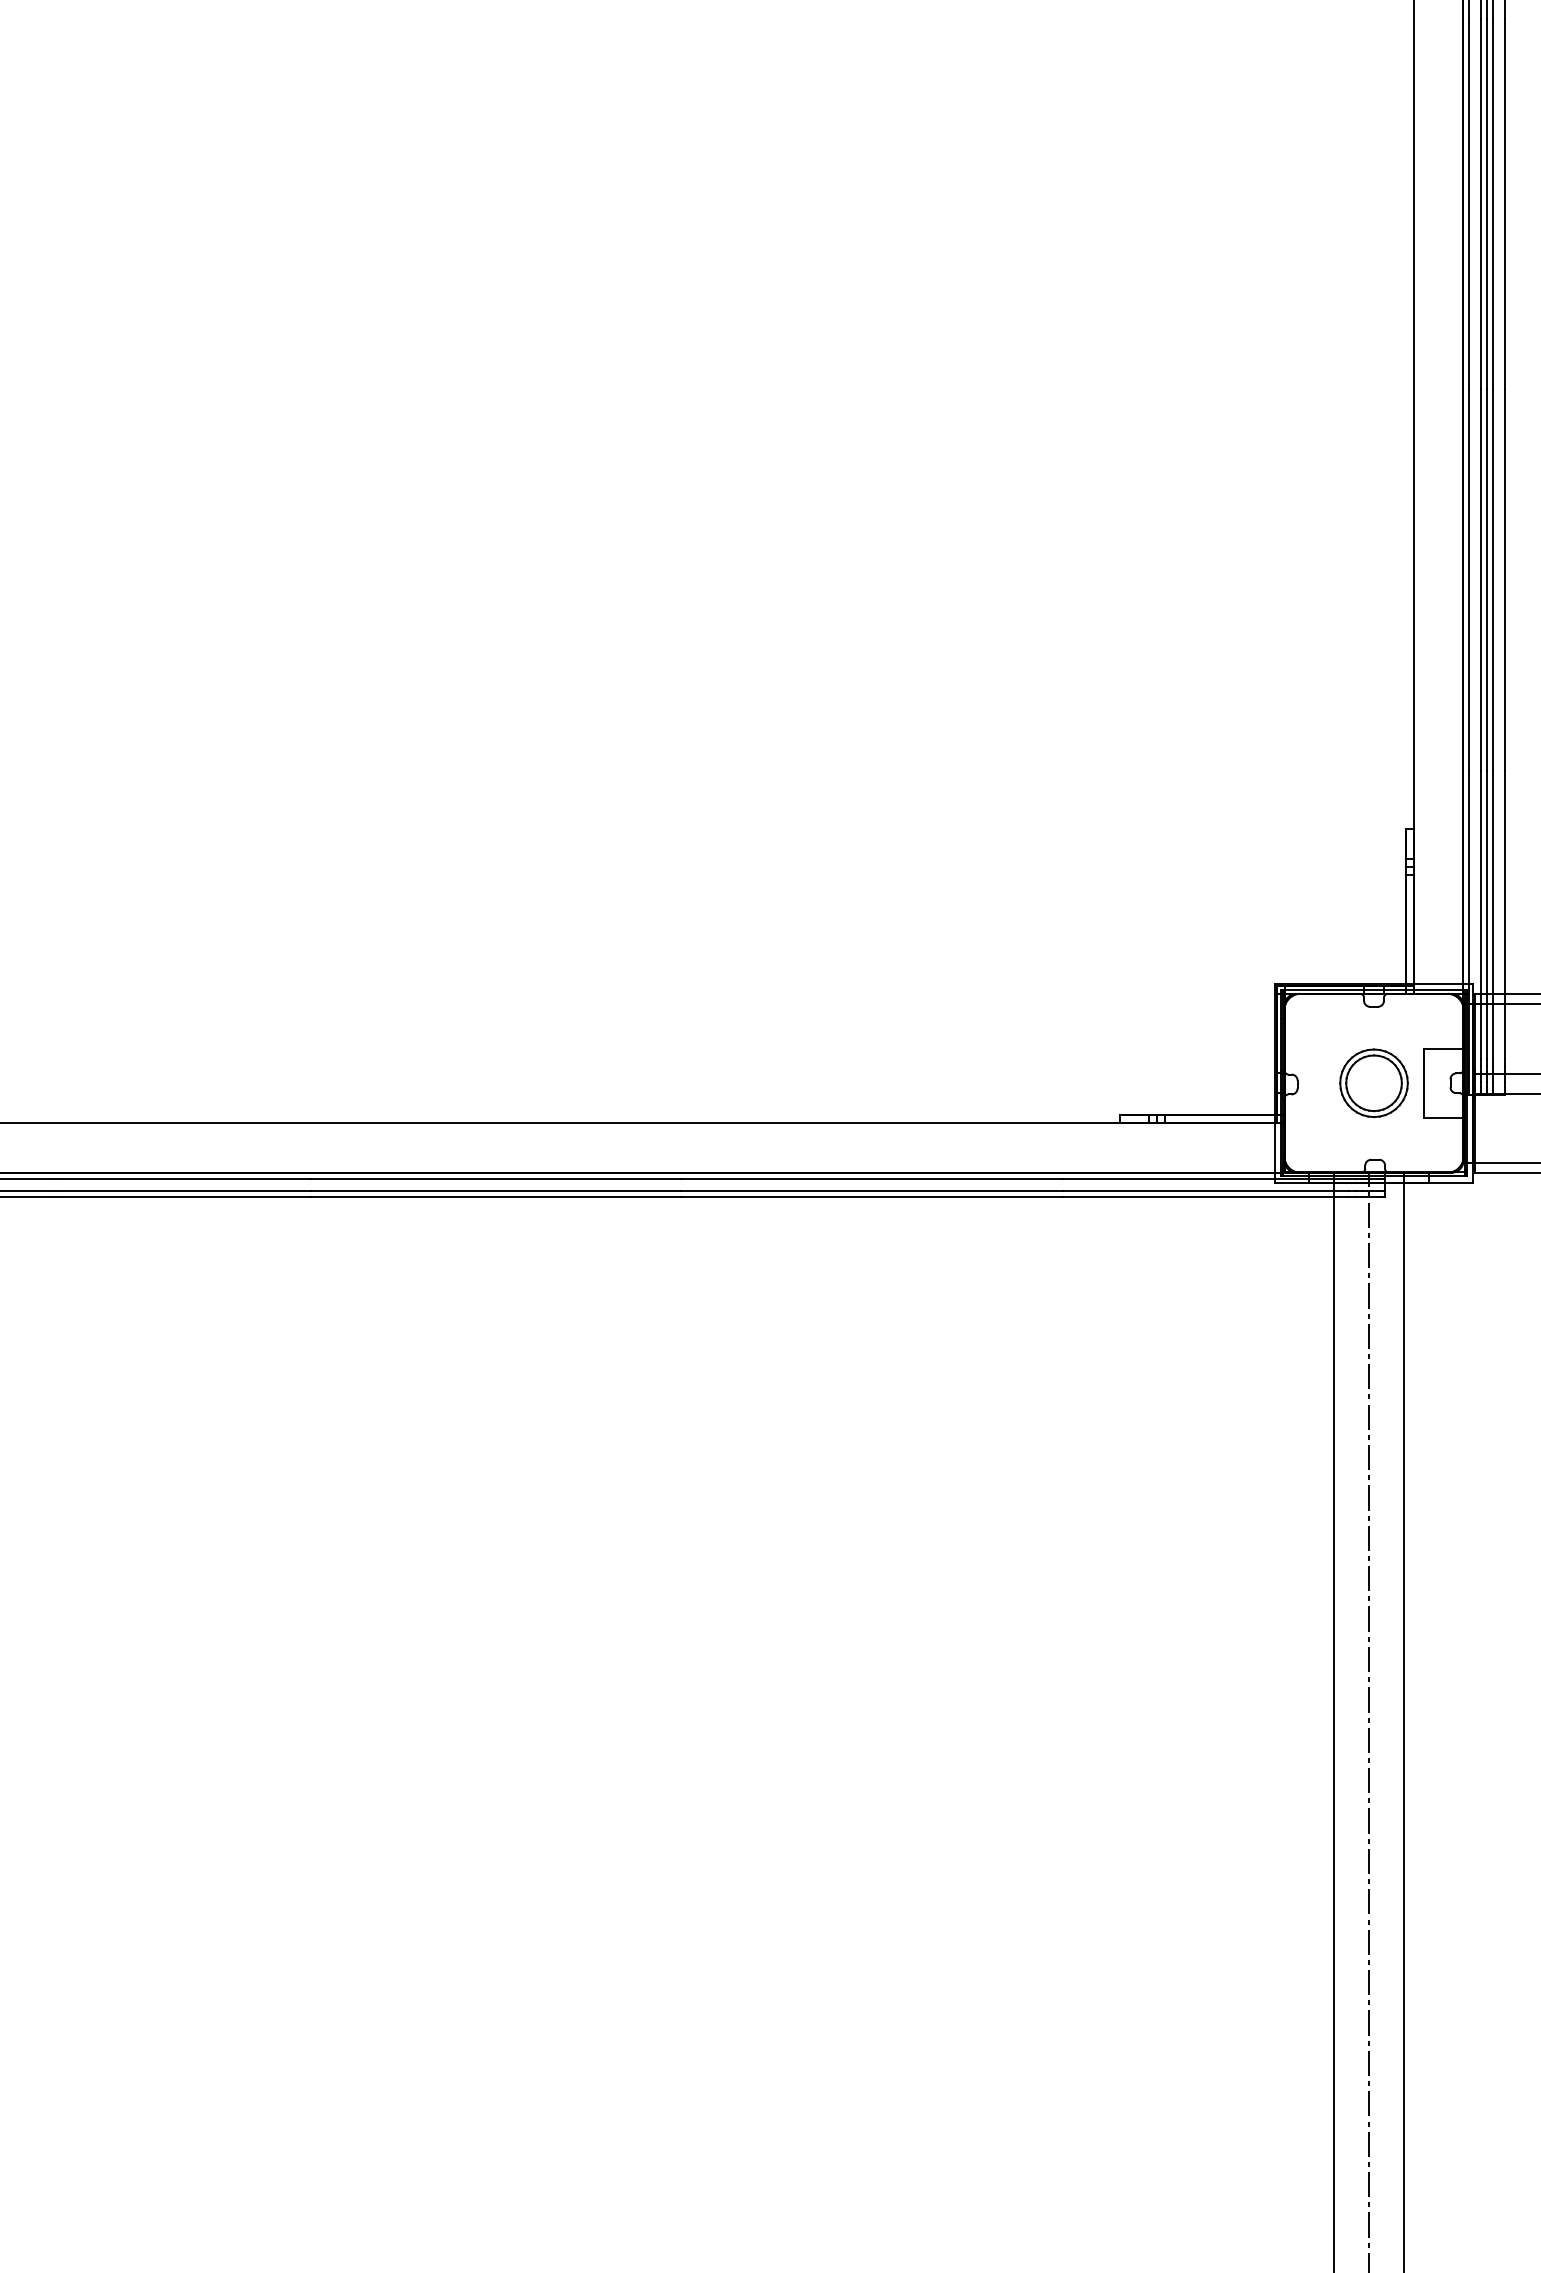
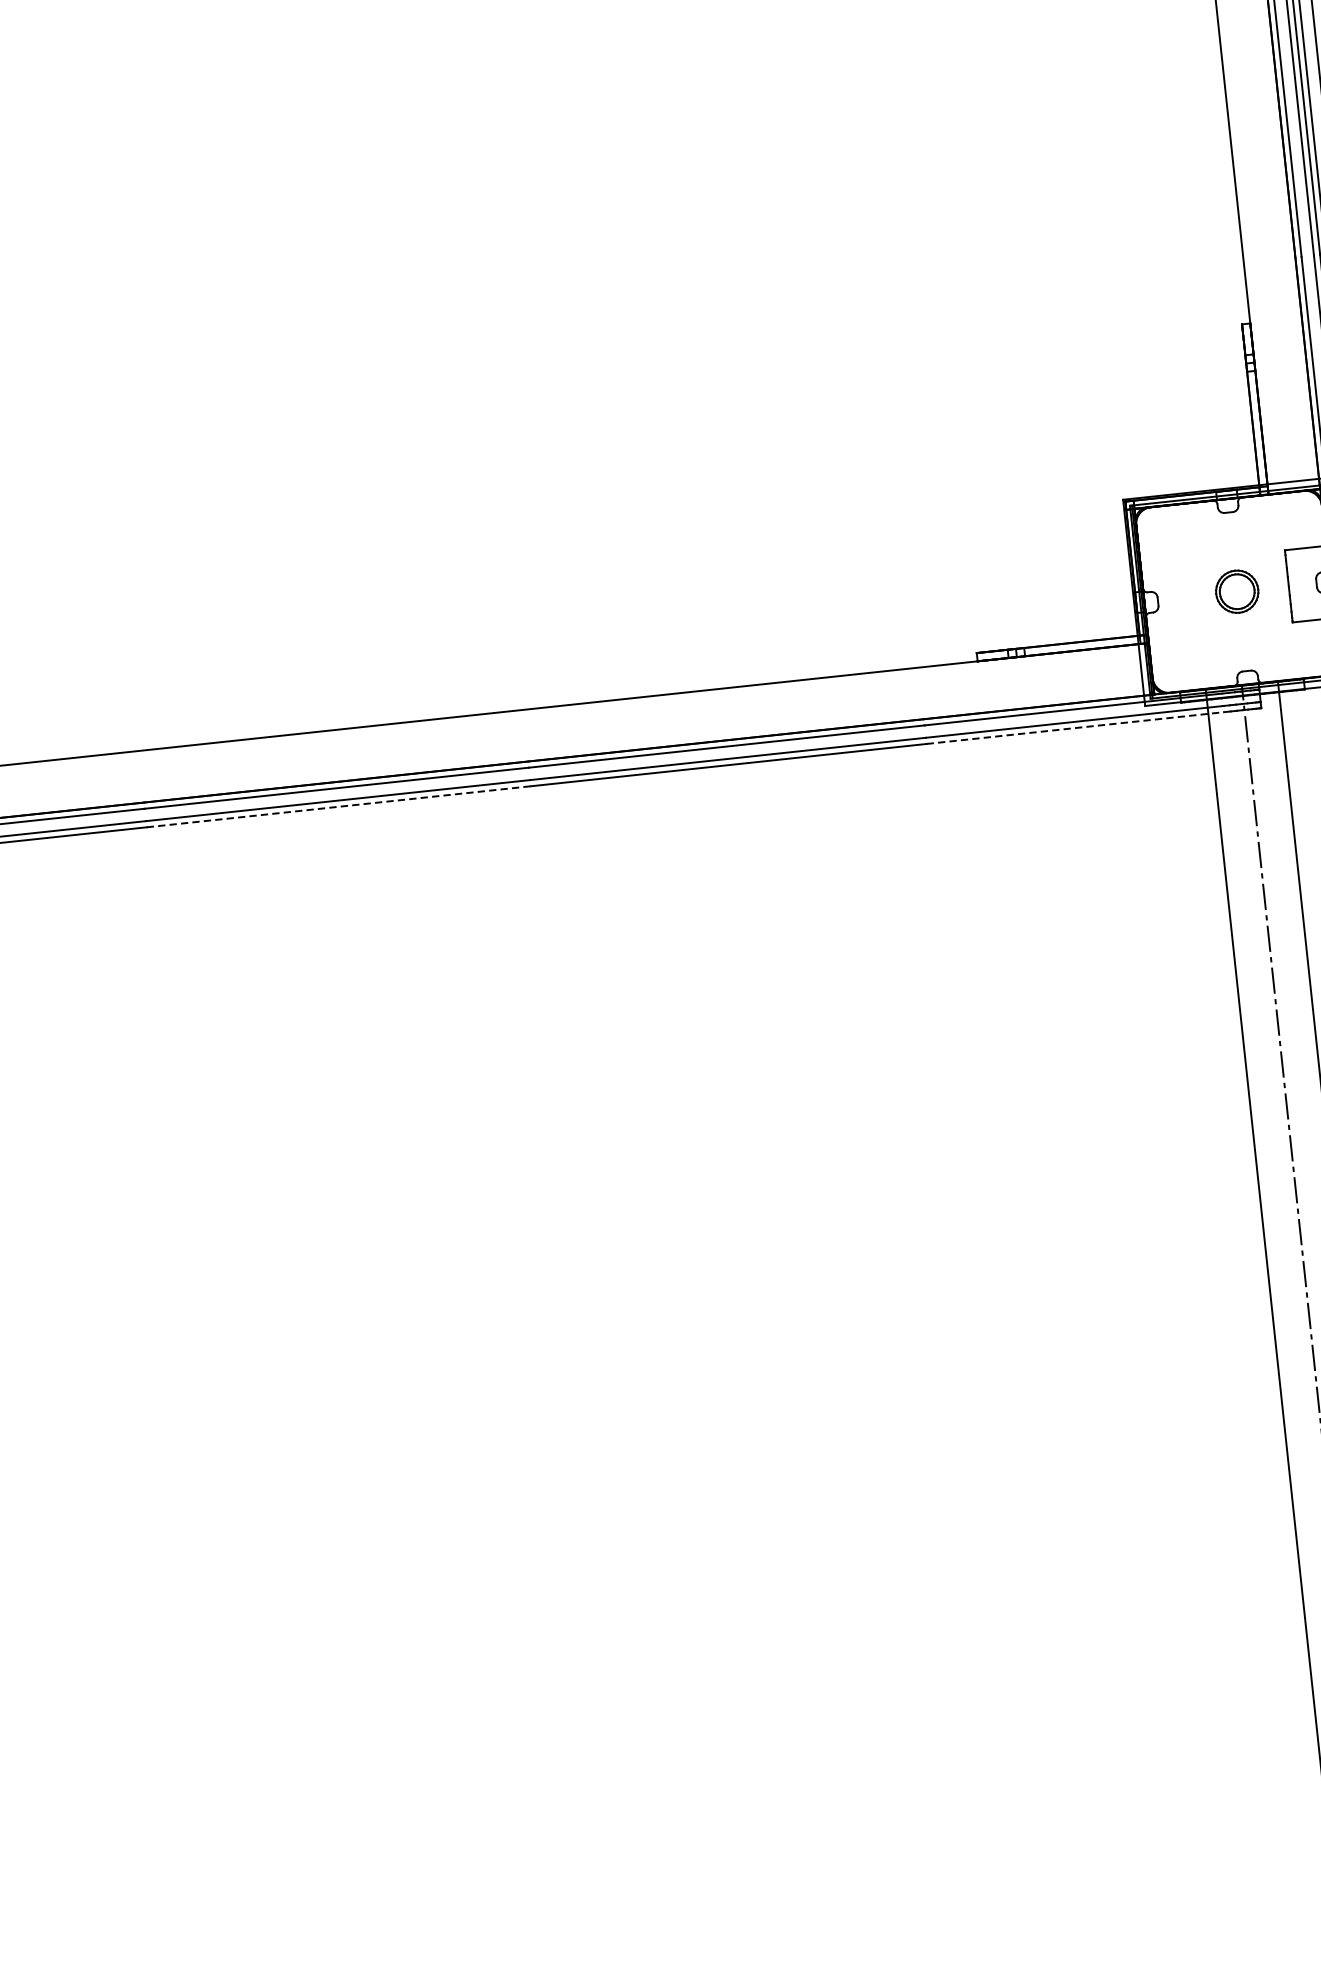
part: (1373, 1082) -> (1236, 591), size x0.6
line: (496, 1196) -> (339, 806), solid -> dashed
line: (1206, 1196) -> (1075, 727), solid -> dashed

